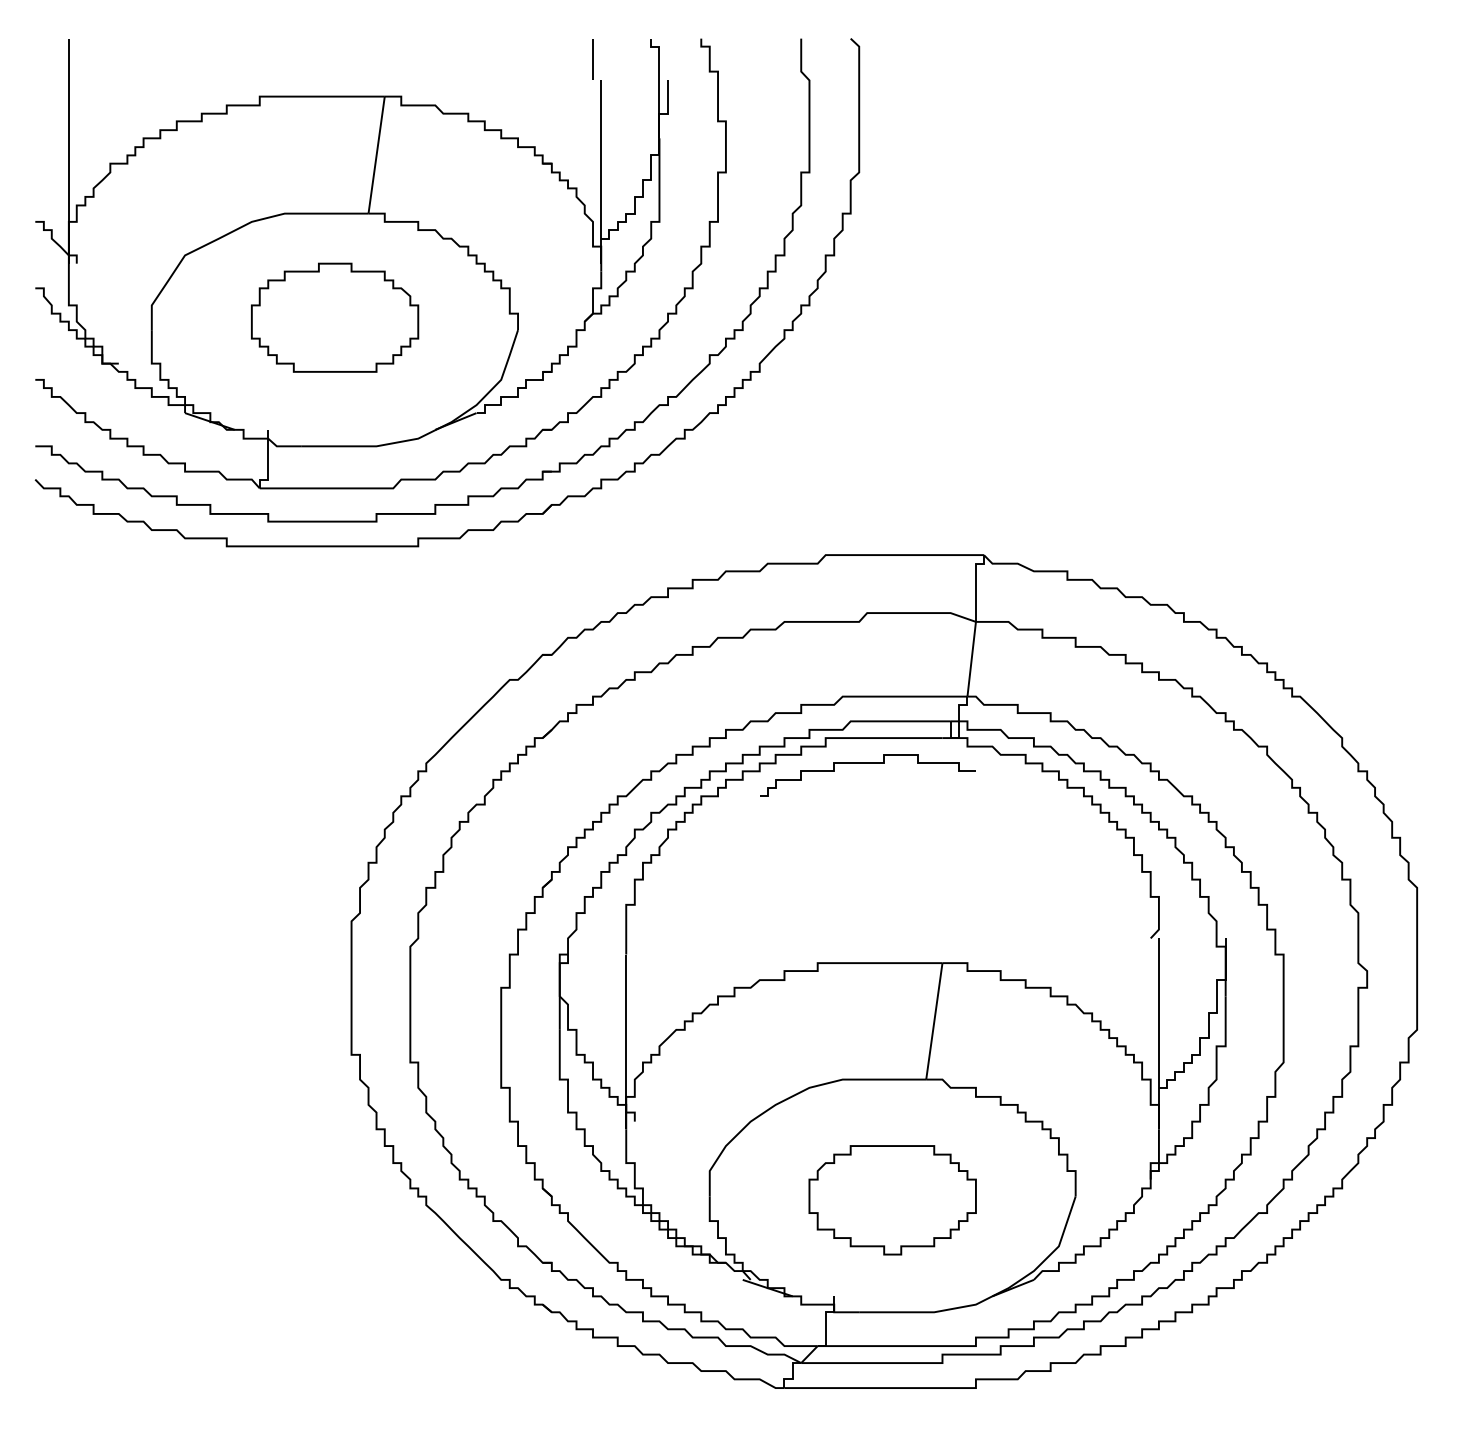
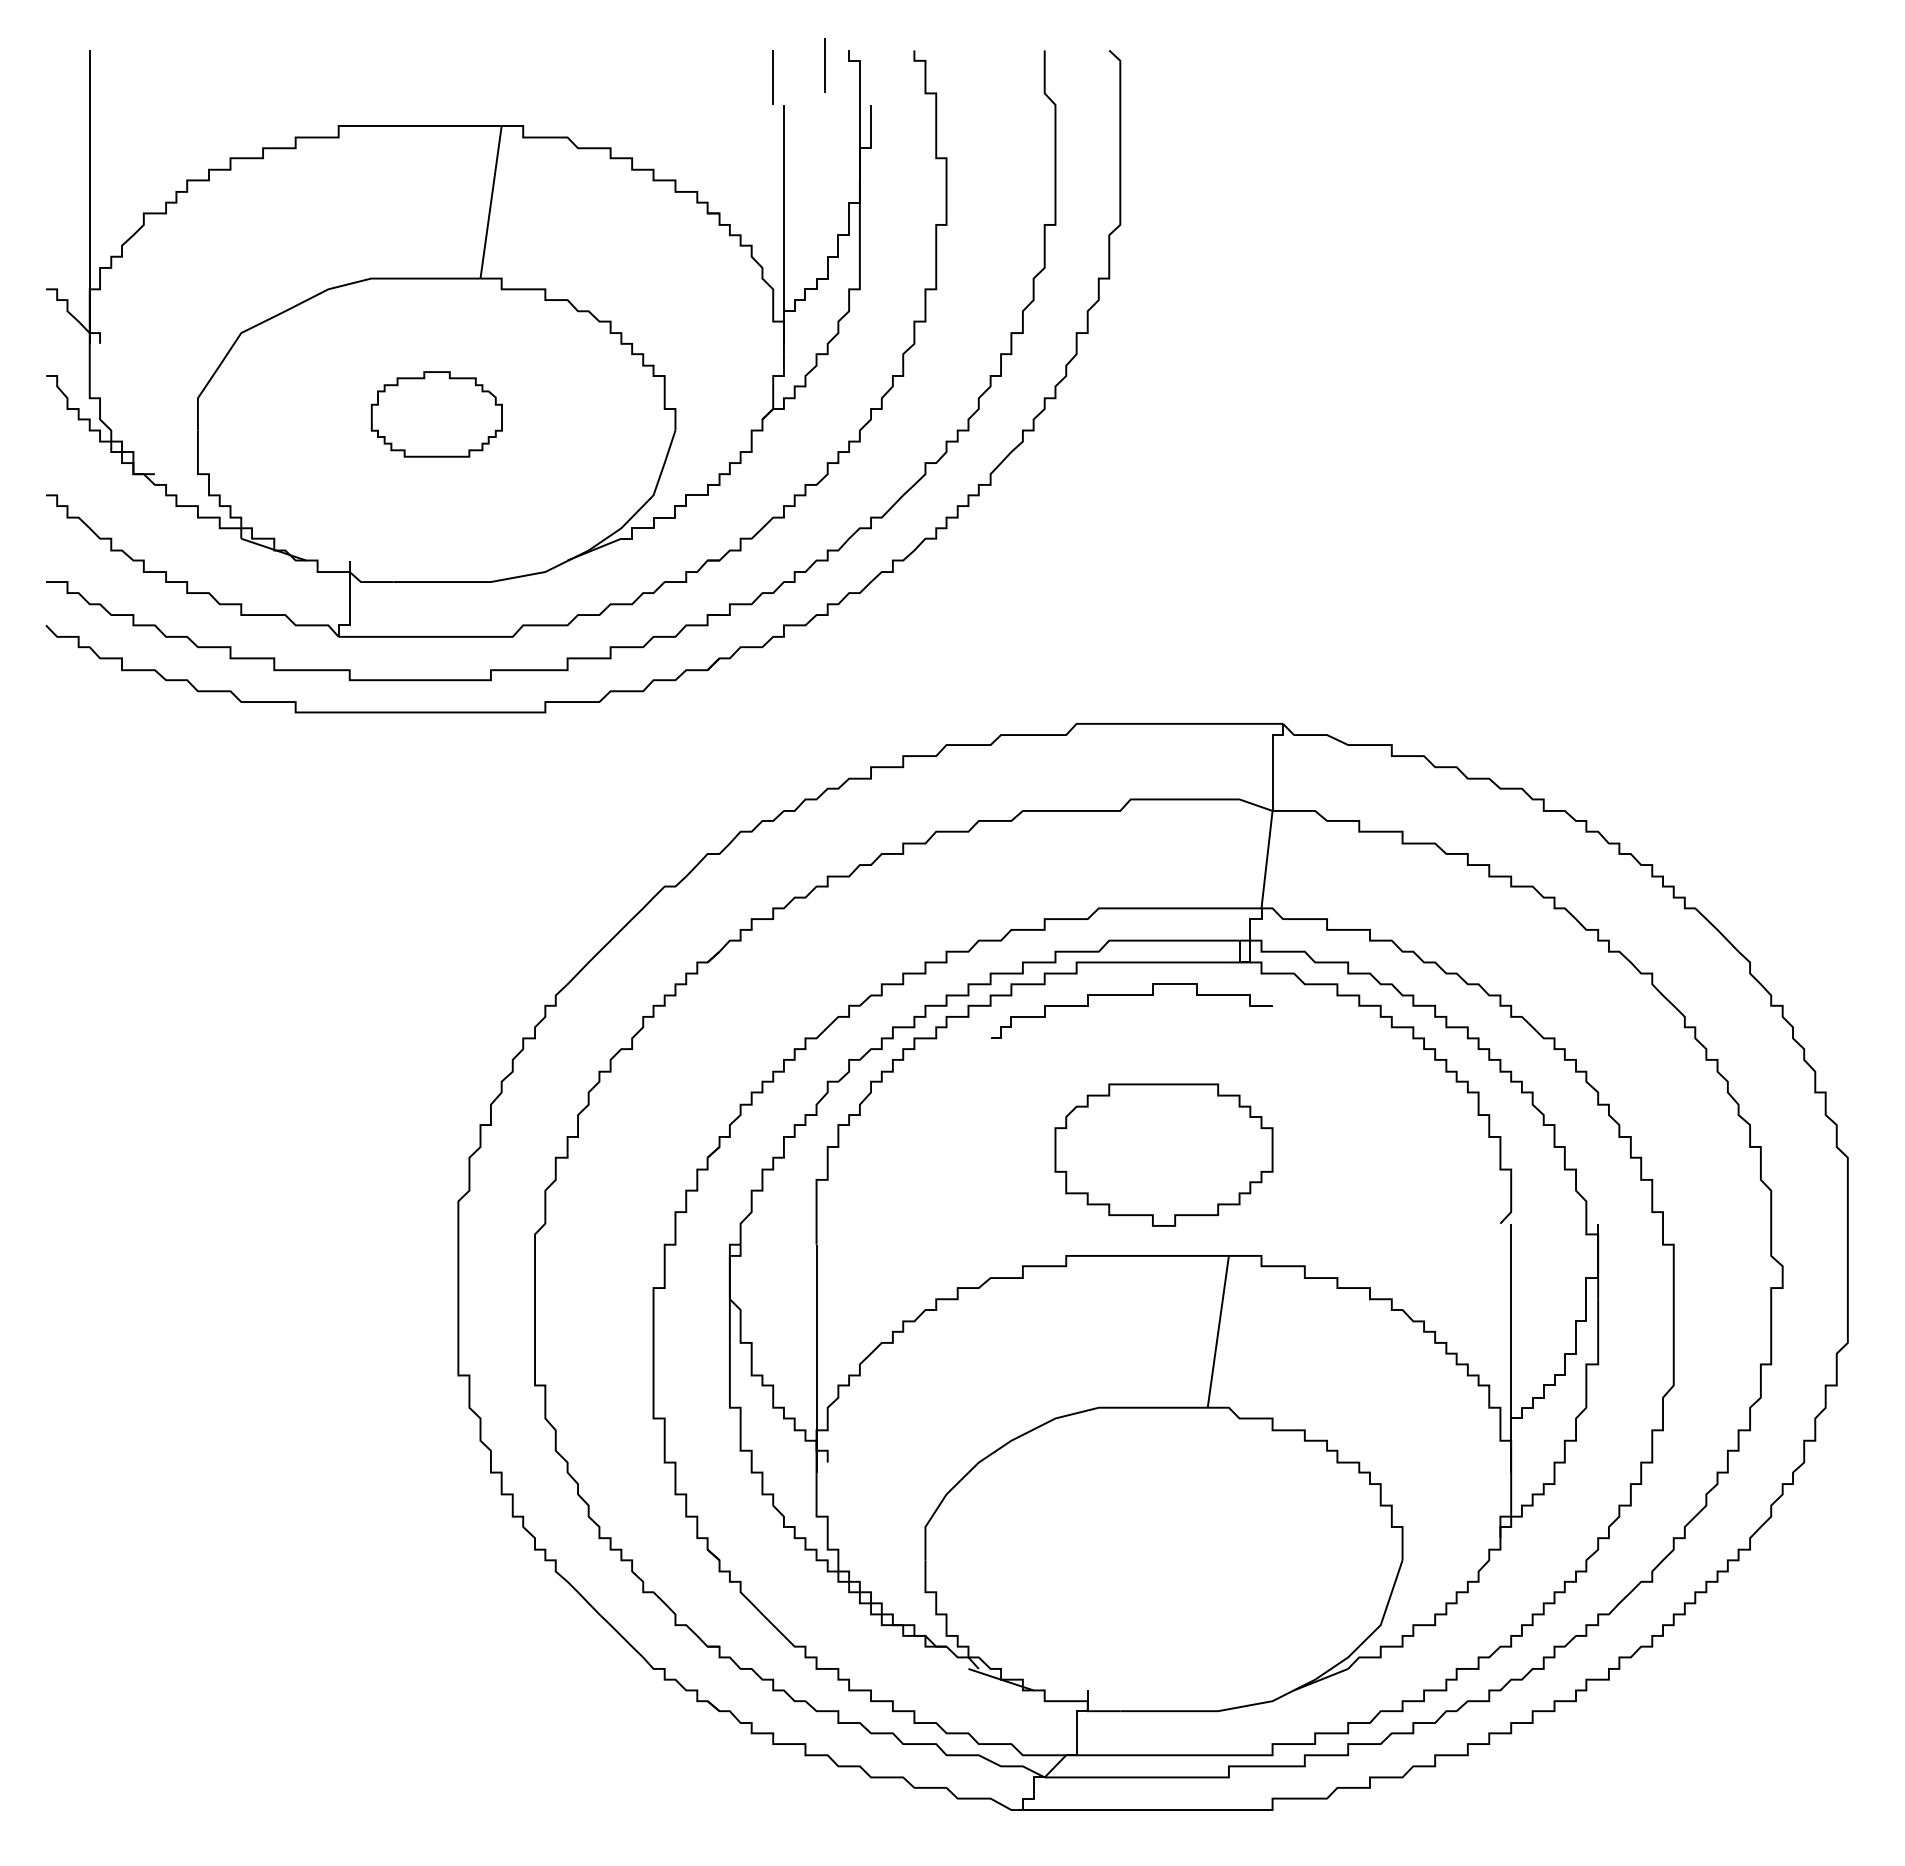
line: (632, 50) -> (824, 65), added
part: (334, 317) -> (436, 414), size x0.6
part: (892, 1199) -> (1163, 1154), moved

